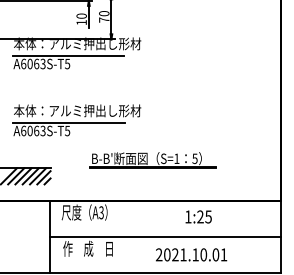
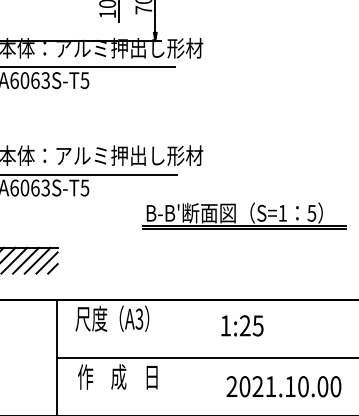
part: (152, 160) -> (243, 216), moved
text: (198, 216) -> (242, 325), moved
text: (223, 254) -> (335, 386), 2021.10.01 -> 2021.10.00

